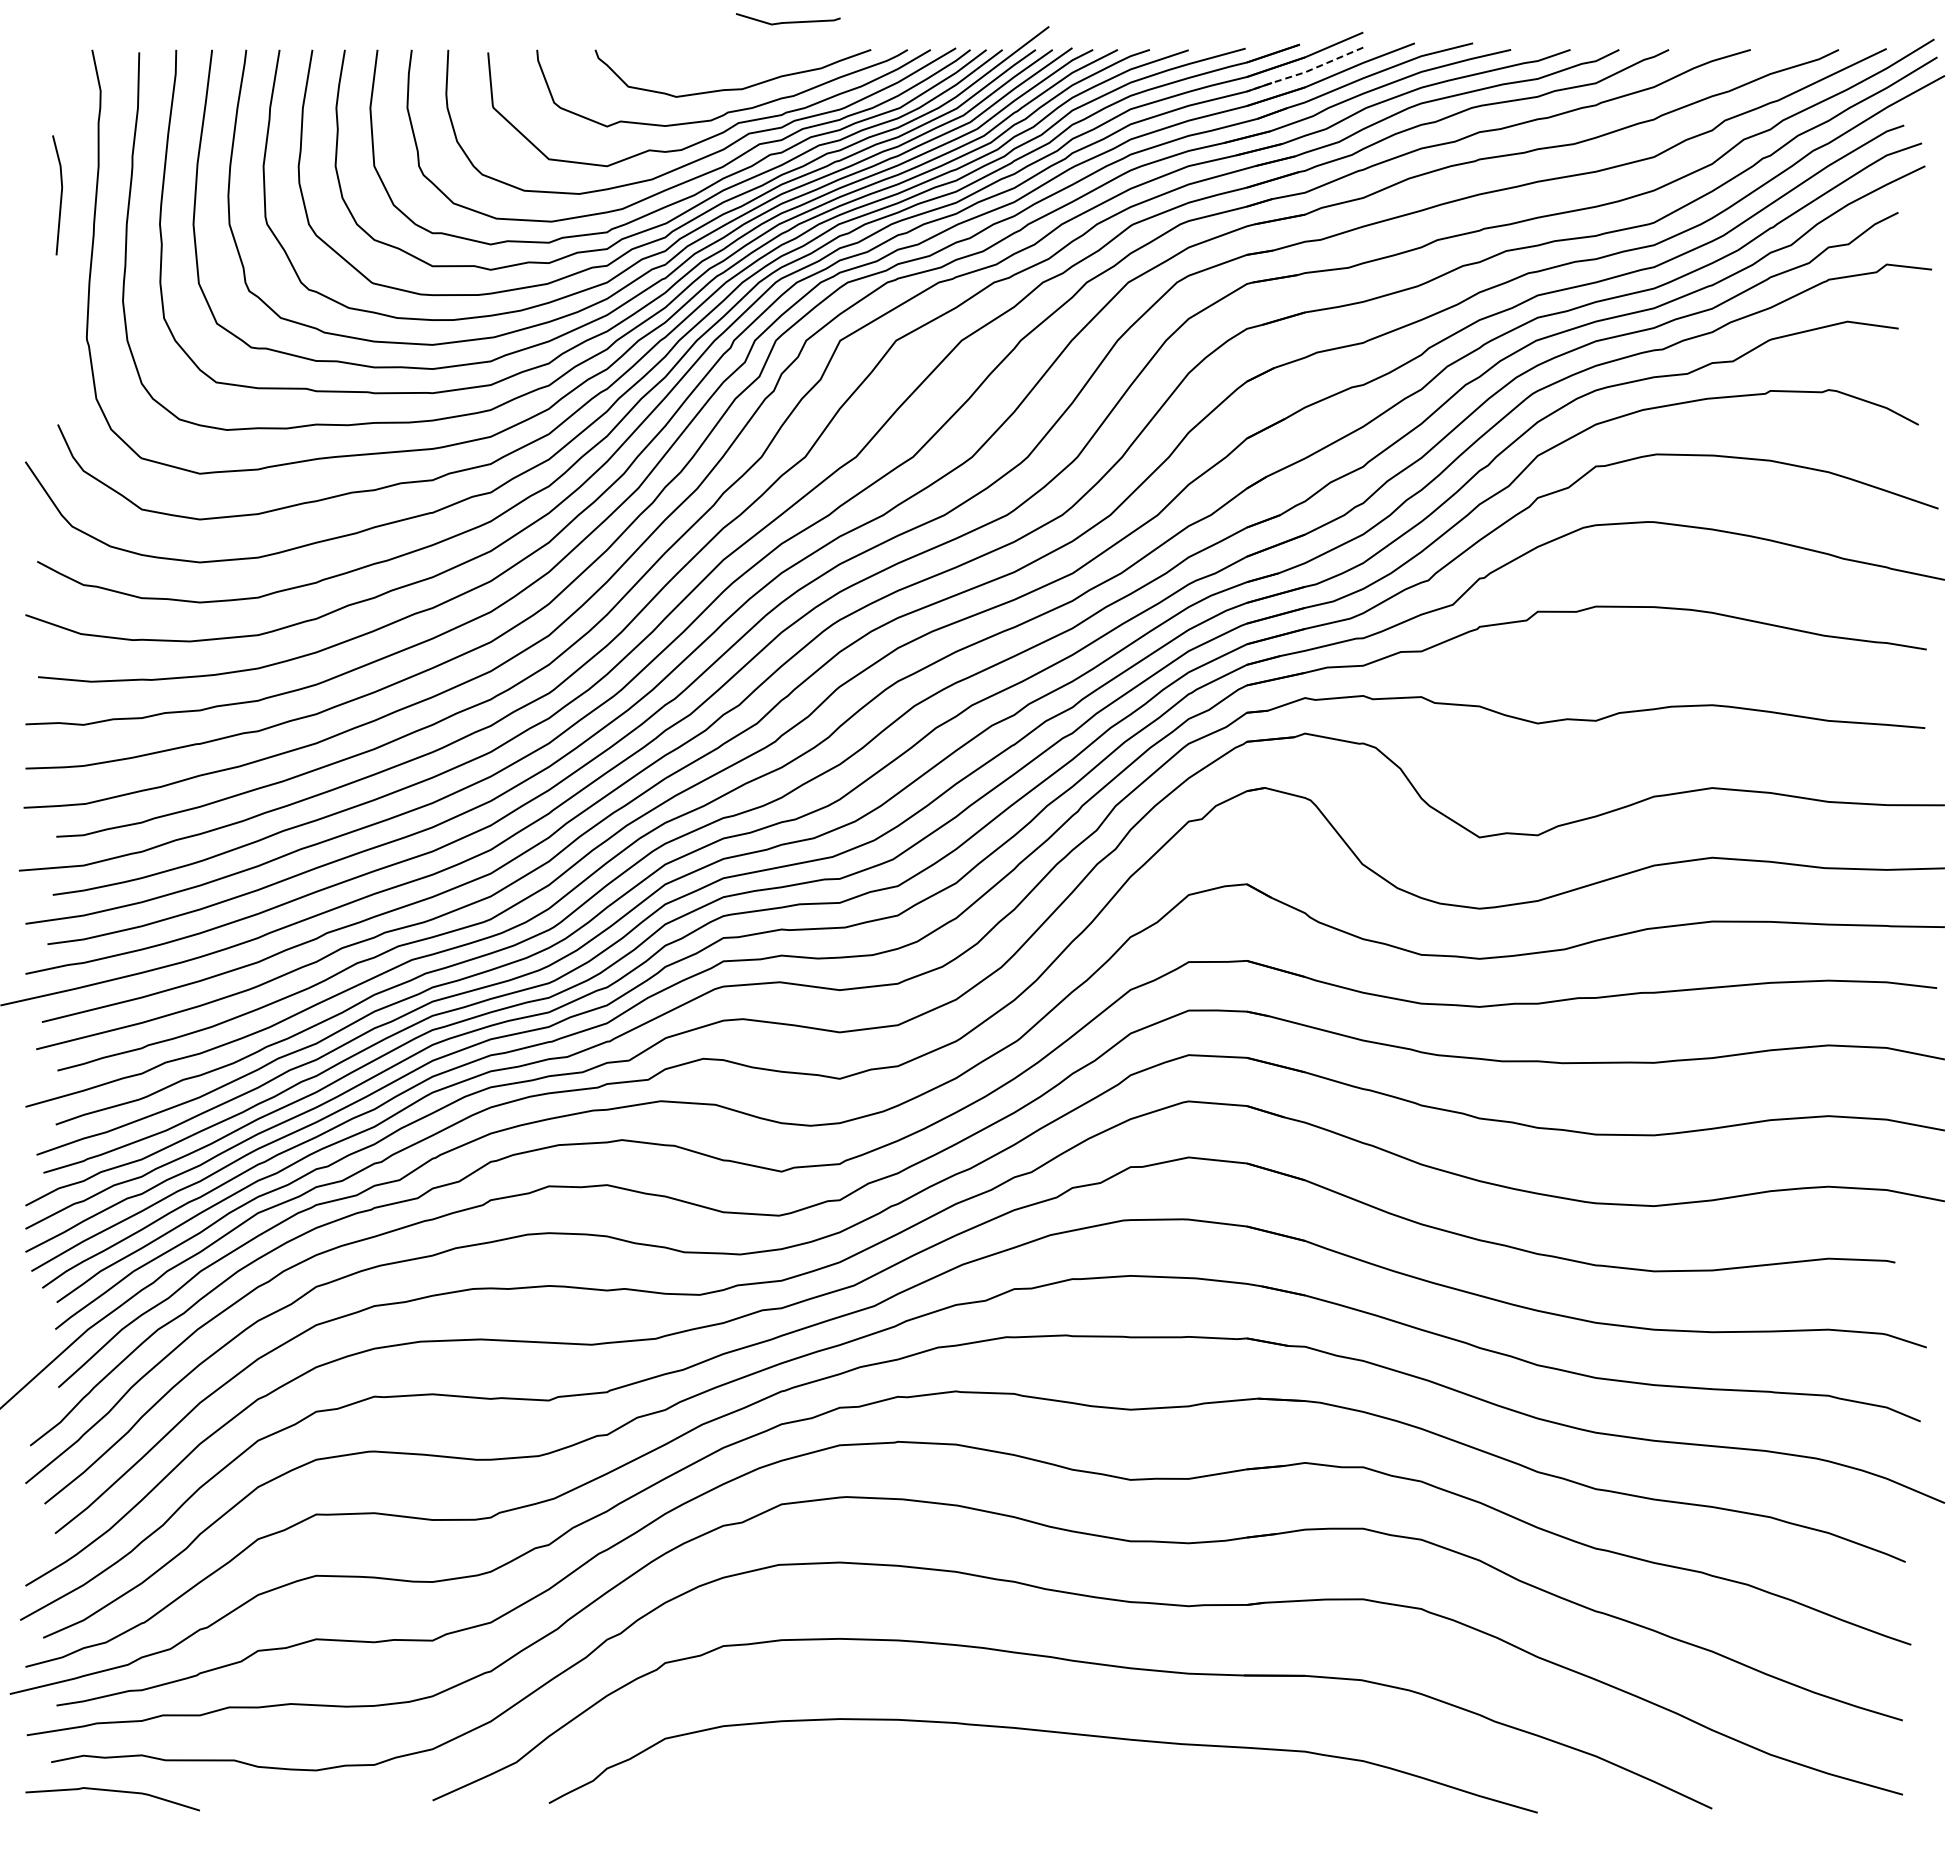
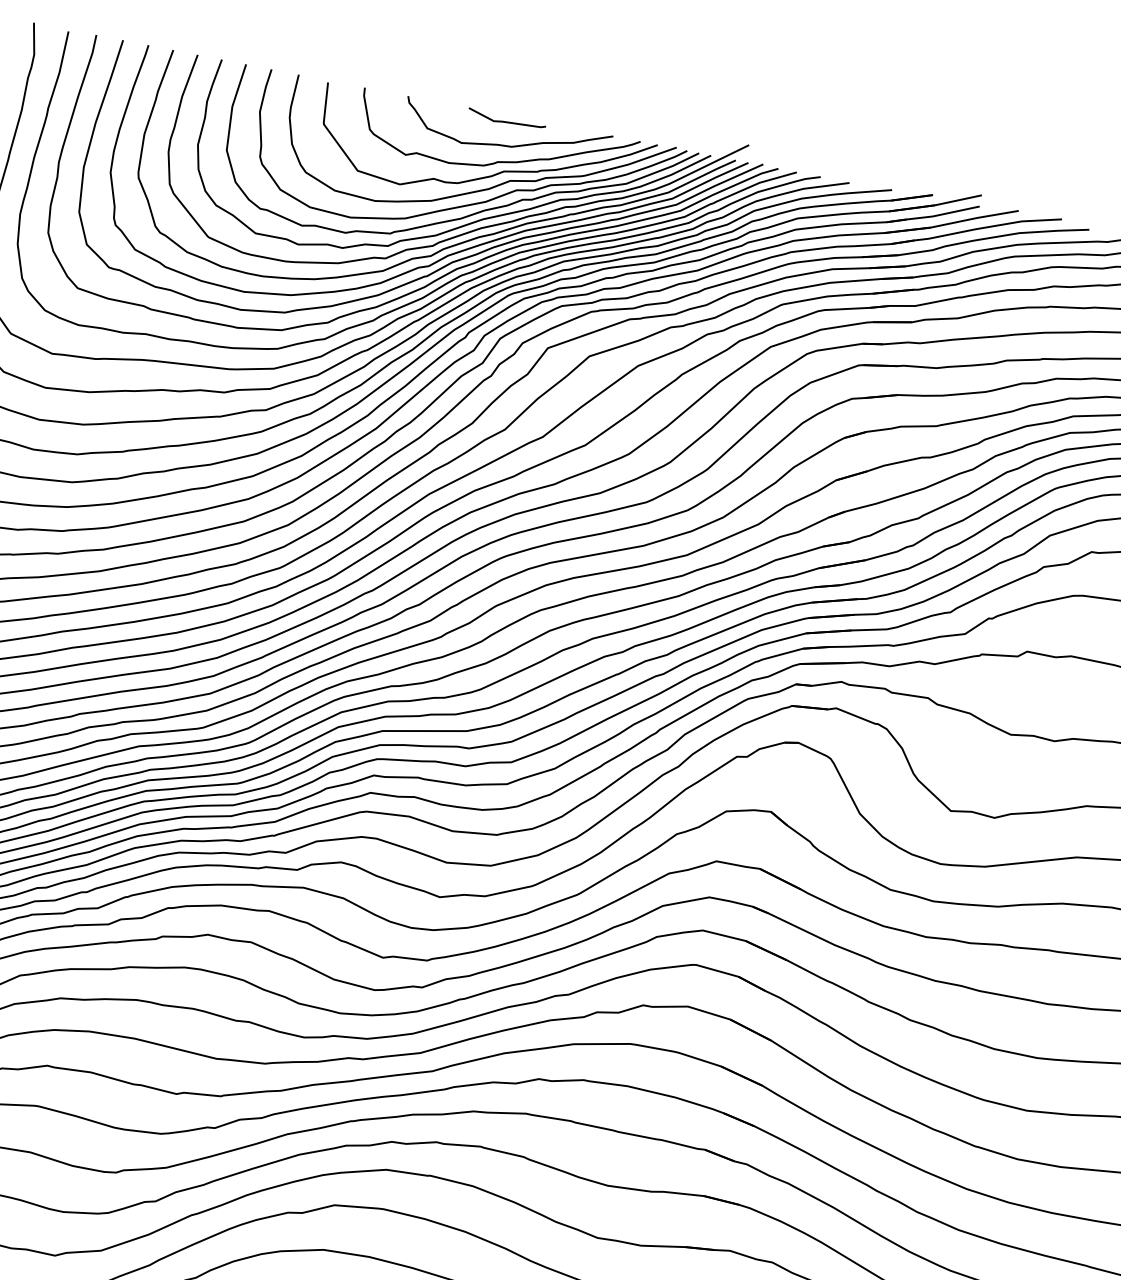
line: (787, 21) -> (506, 121), moved
line: (1305, 72) -> (933, 216), dashed -> solid

